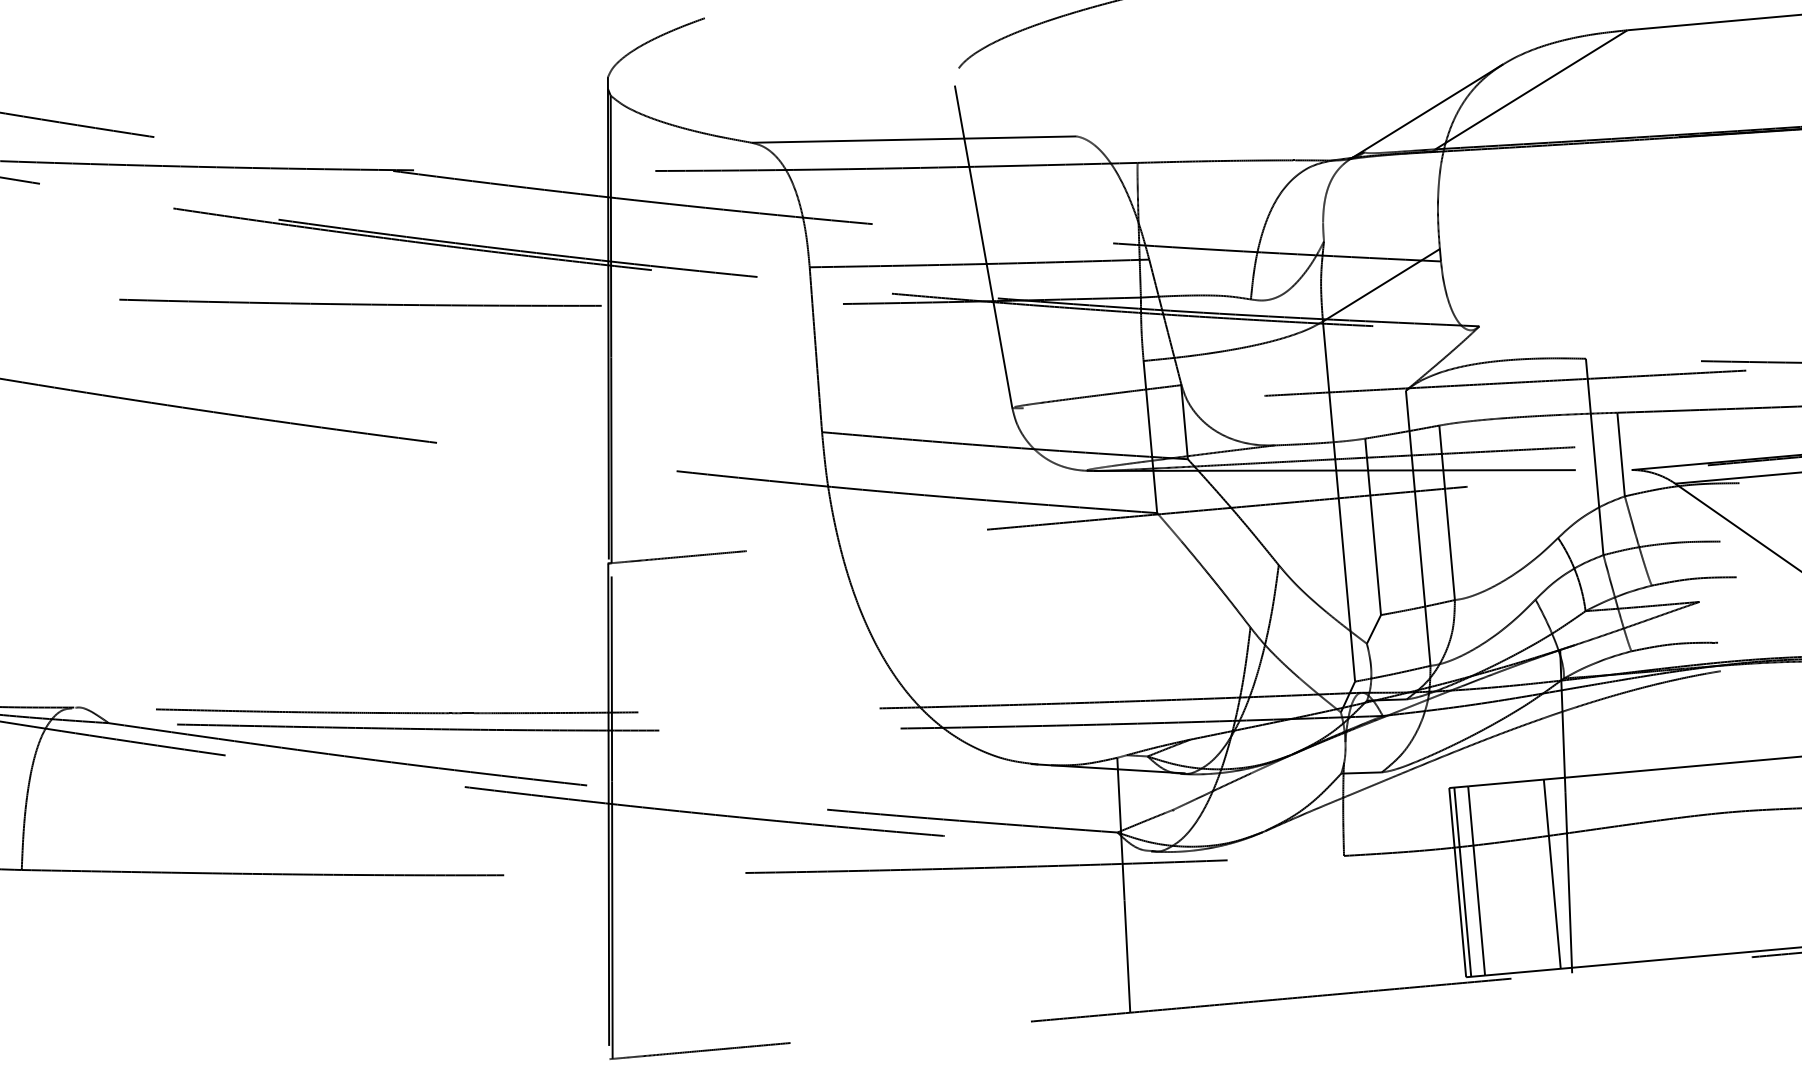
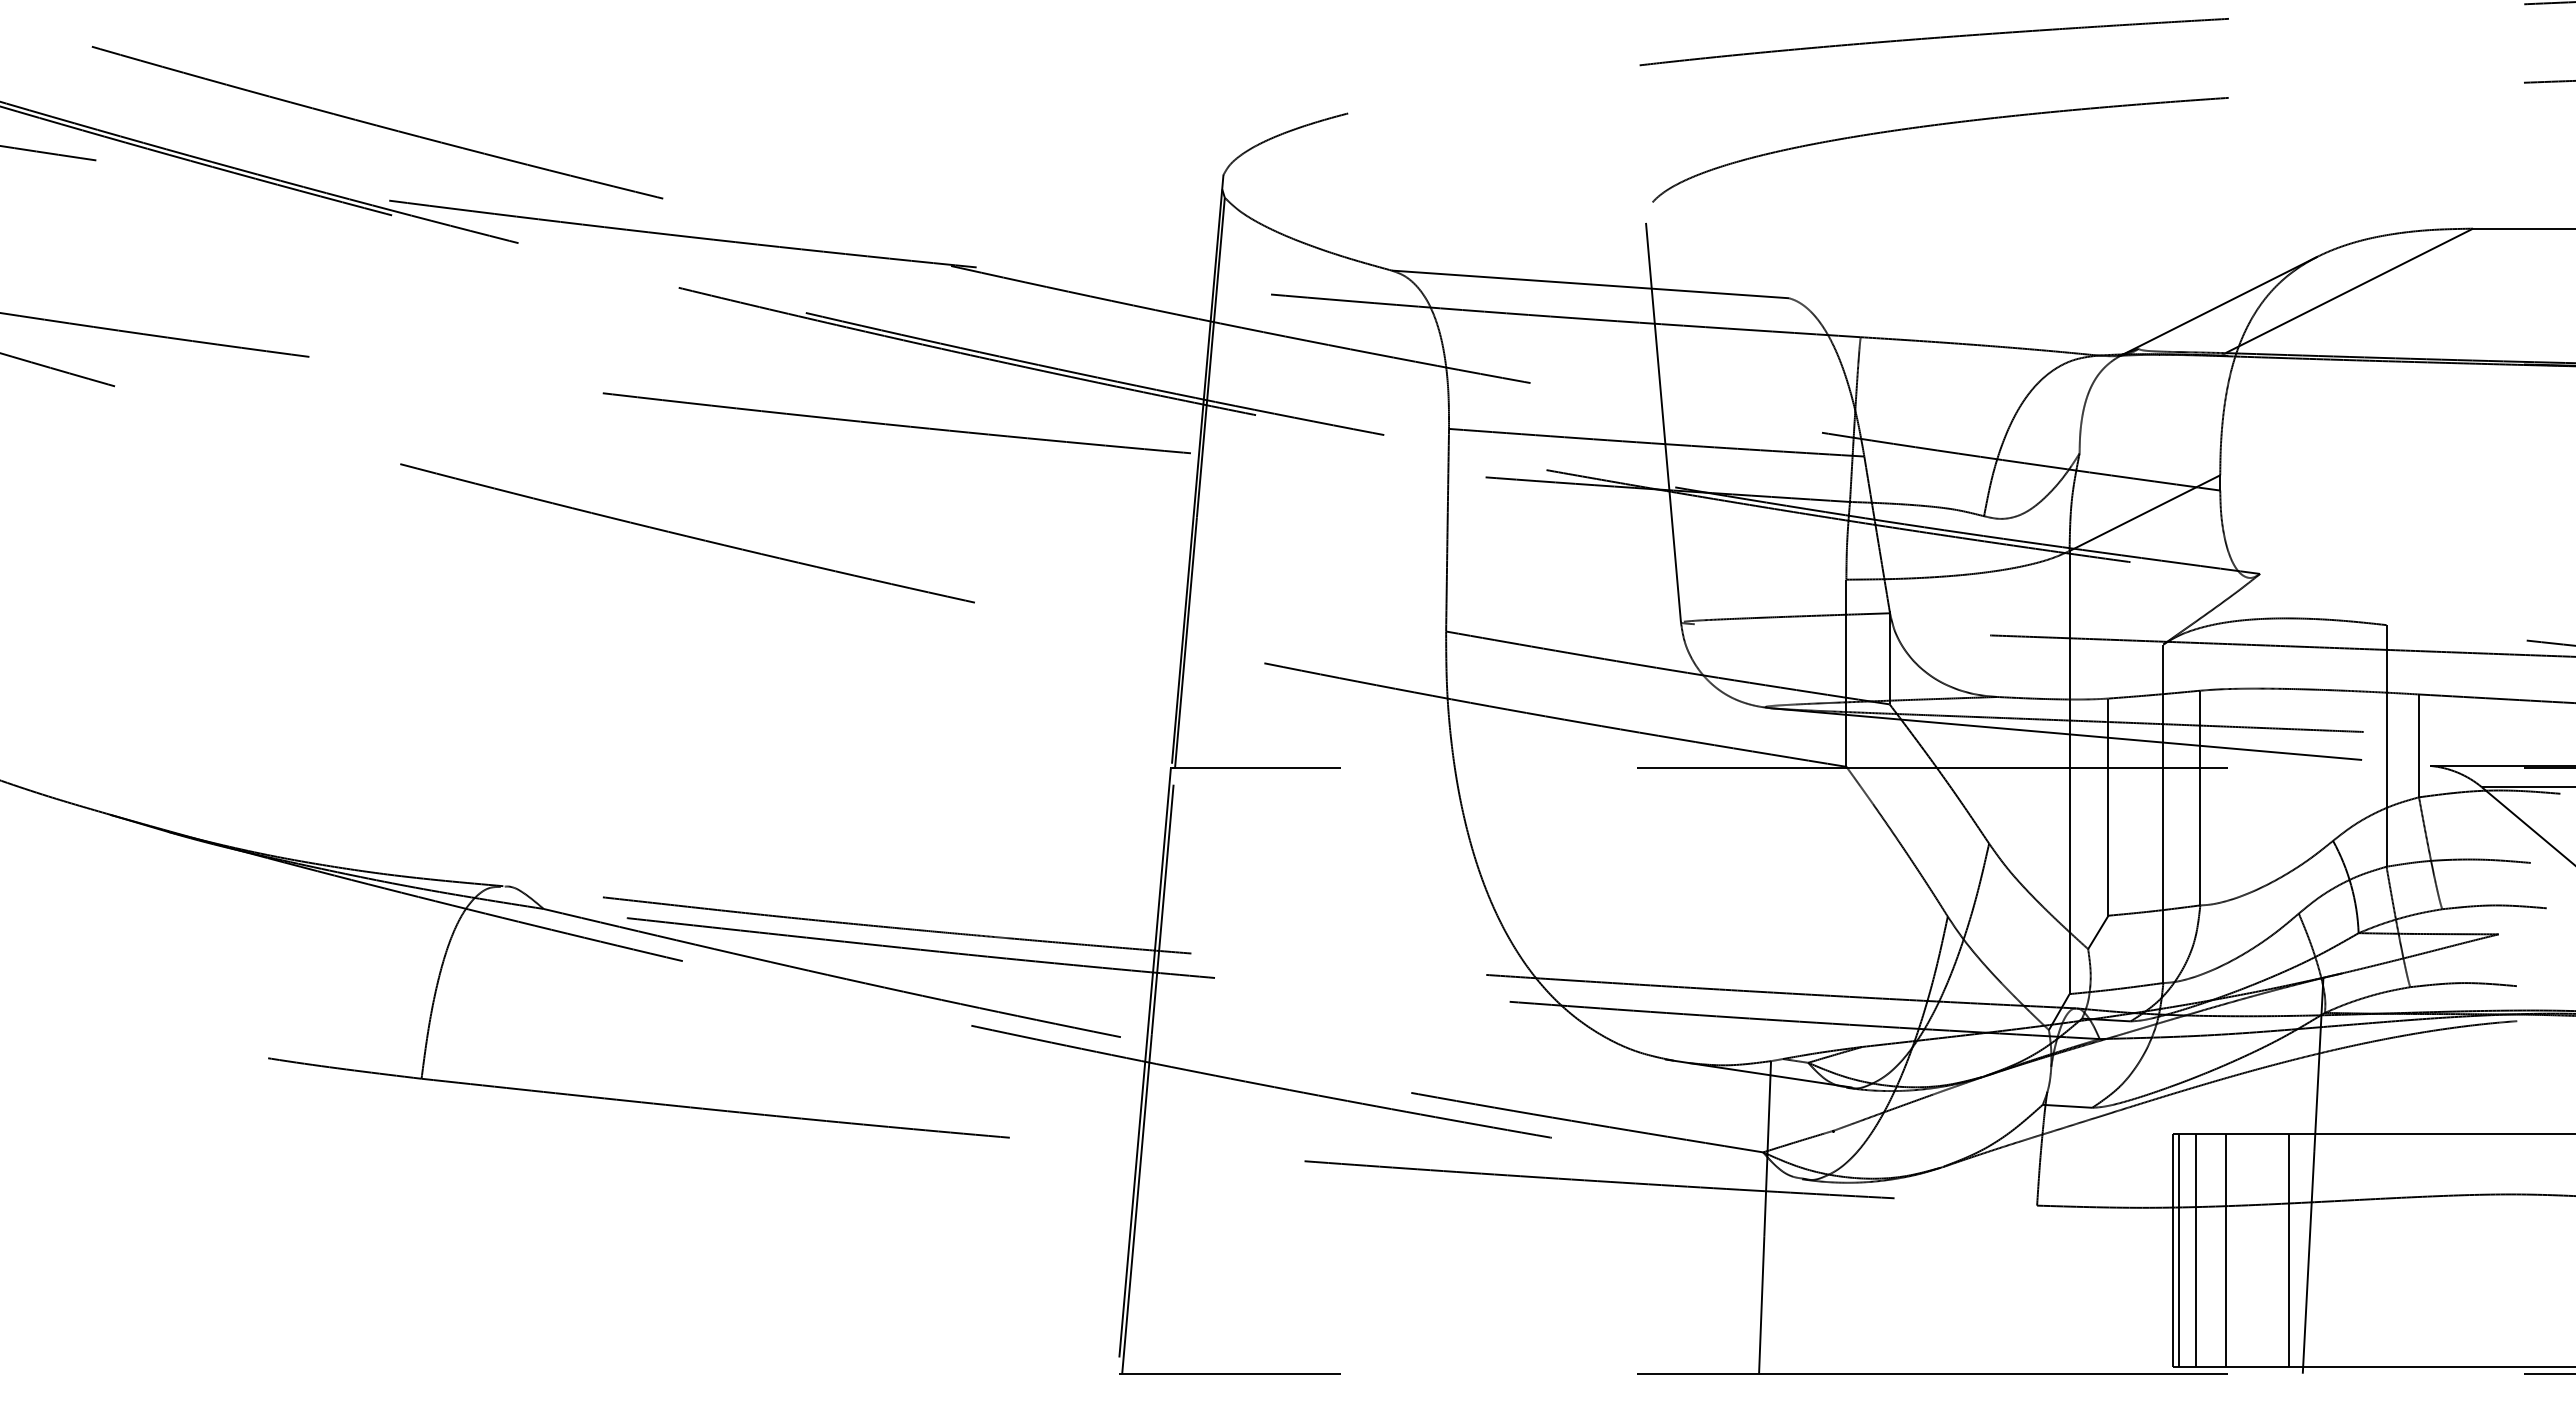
line: (1500, 878) -> (2225, 1250), added

